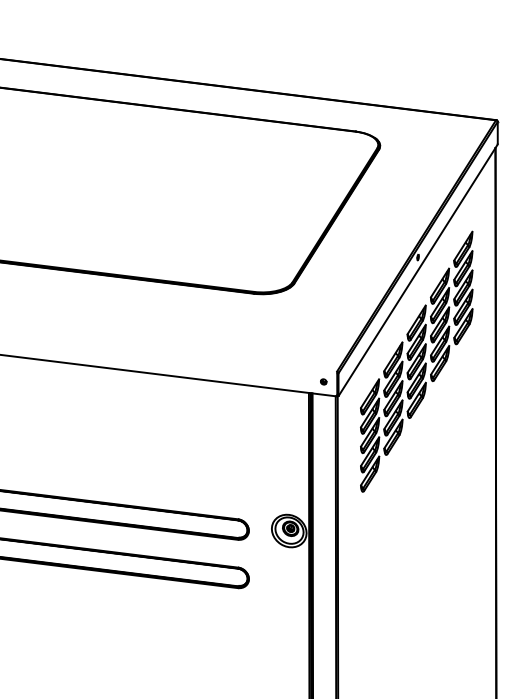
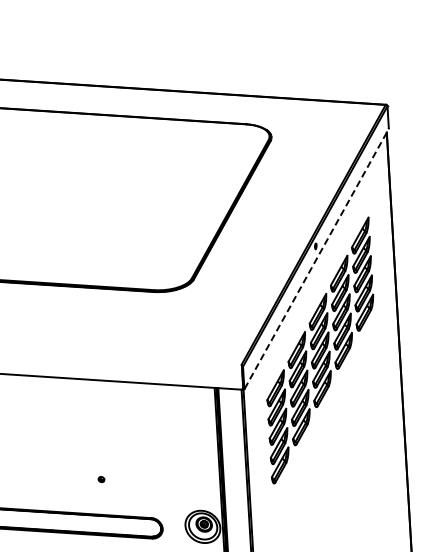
line: (418, 269) -> (316, 258), solid -> dashed
part: (323, 381) -> (101, 479), moved

